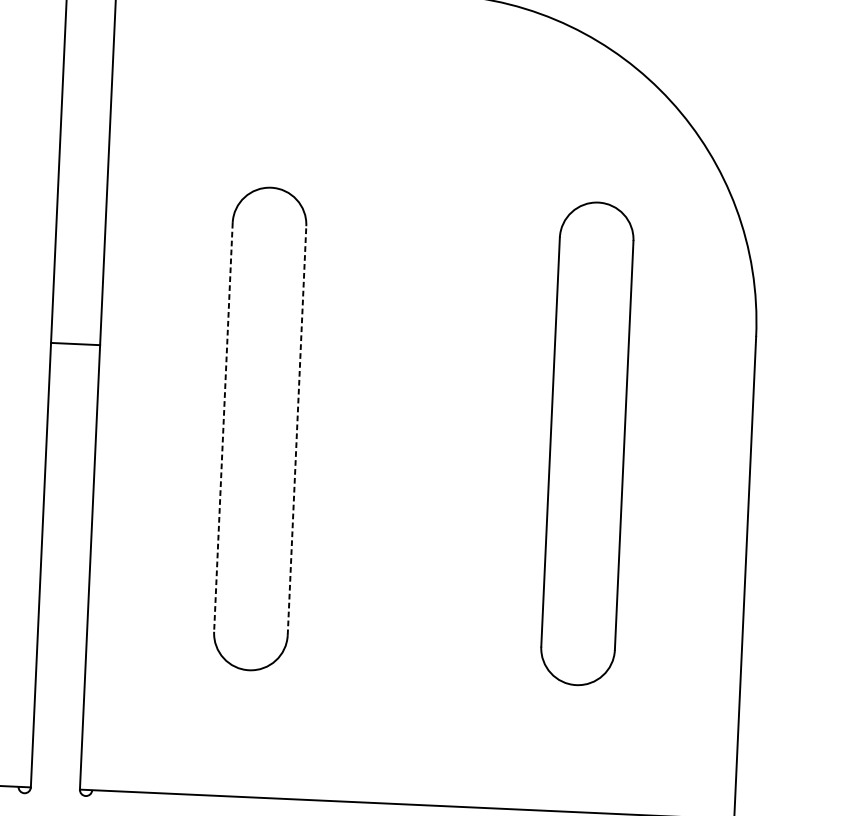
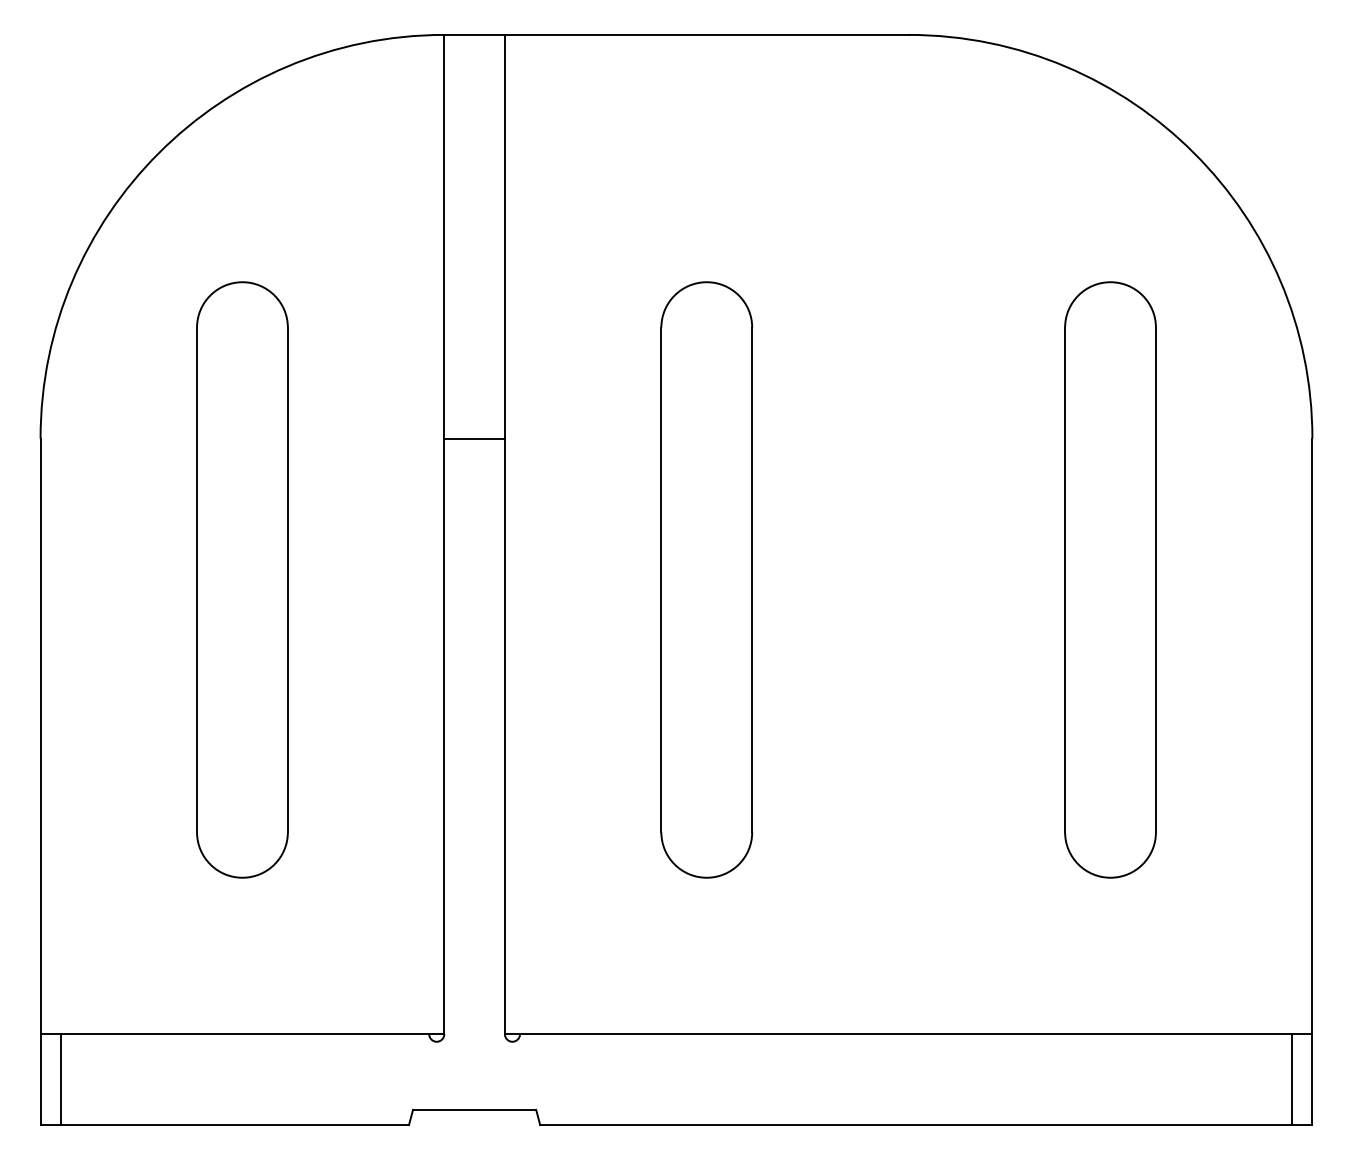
line: (75, 343) -> (474, 438), moved
line: (223, 427) -> (661, 580), dashed -> solid
line: (297, 430) -> (752, 579), dashed -> solid

